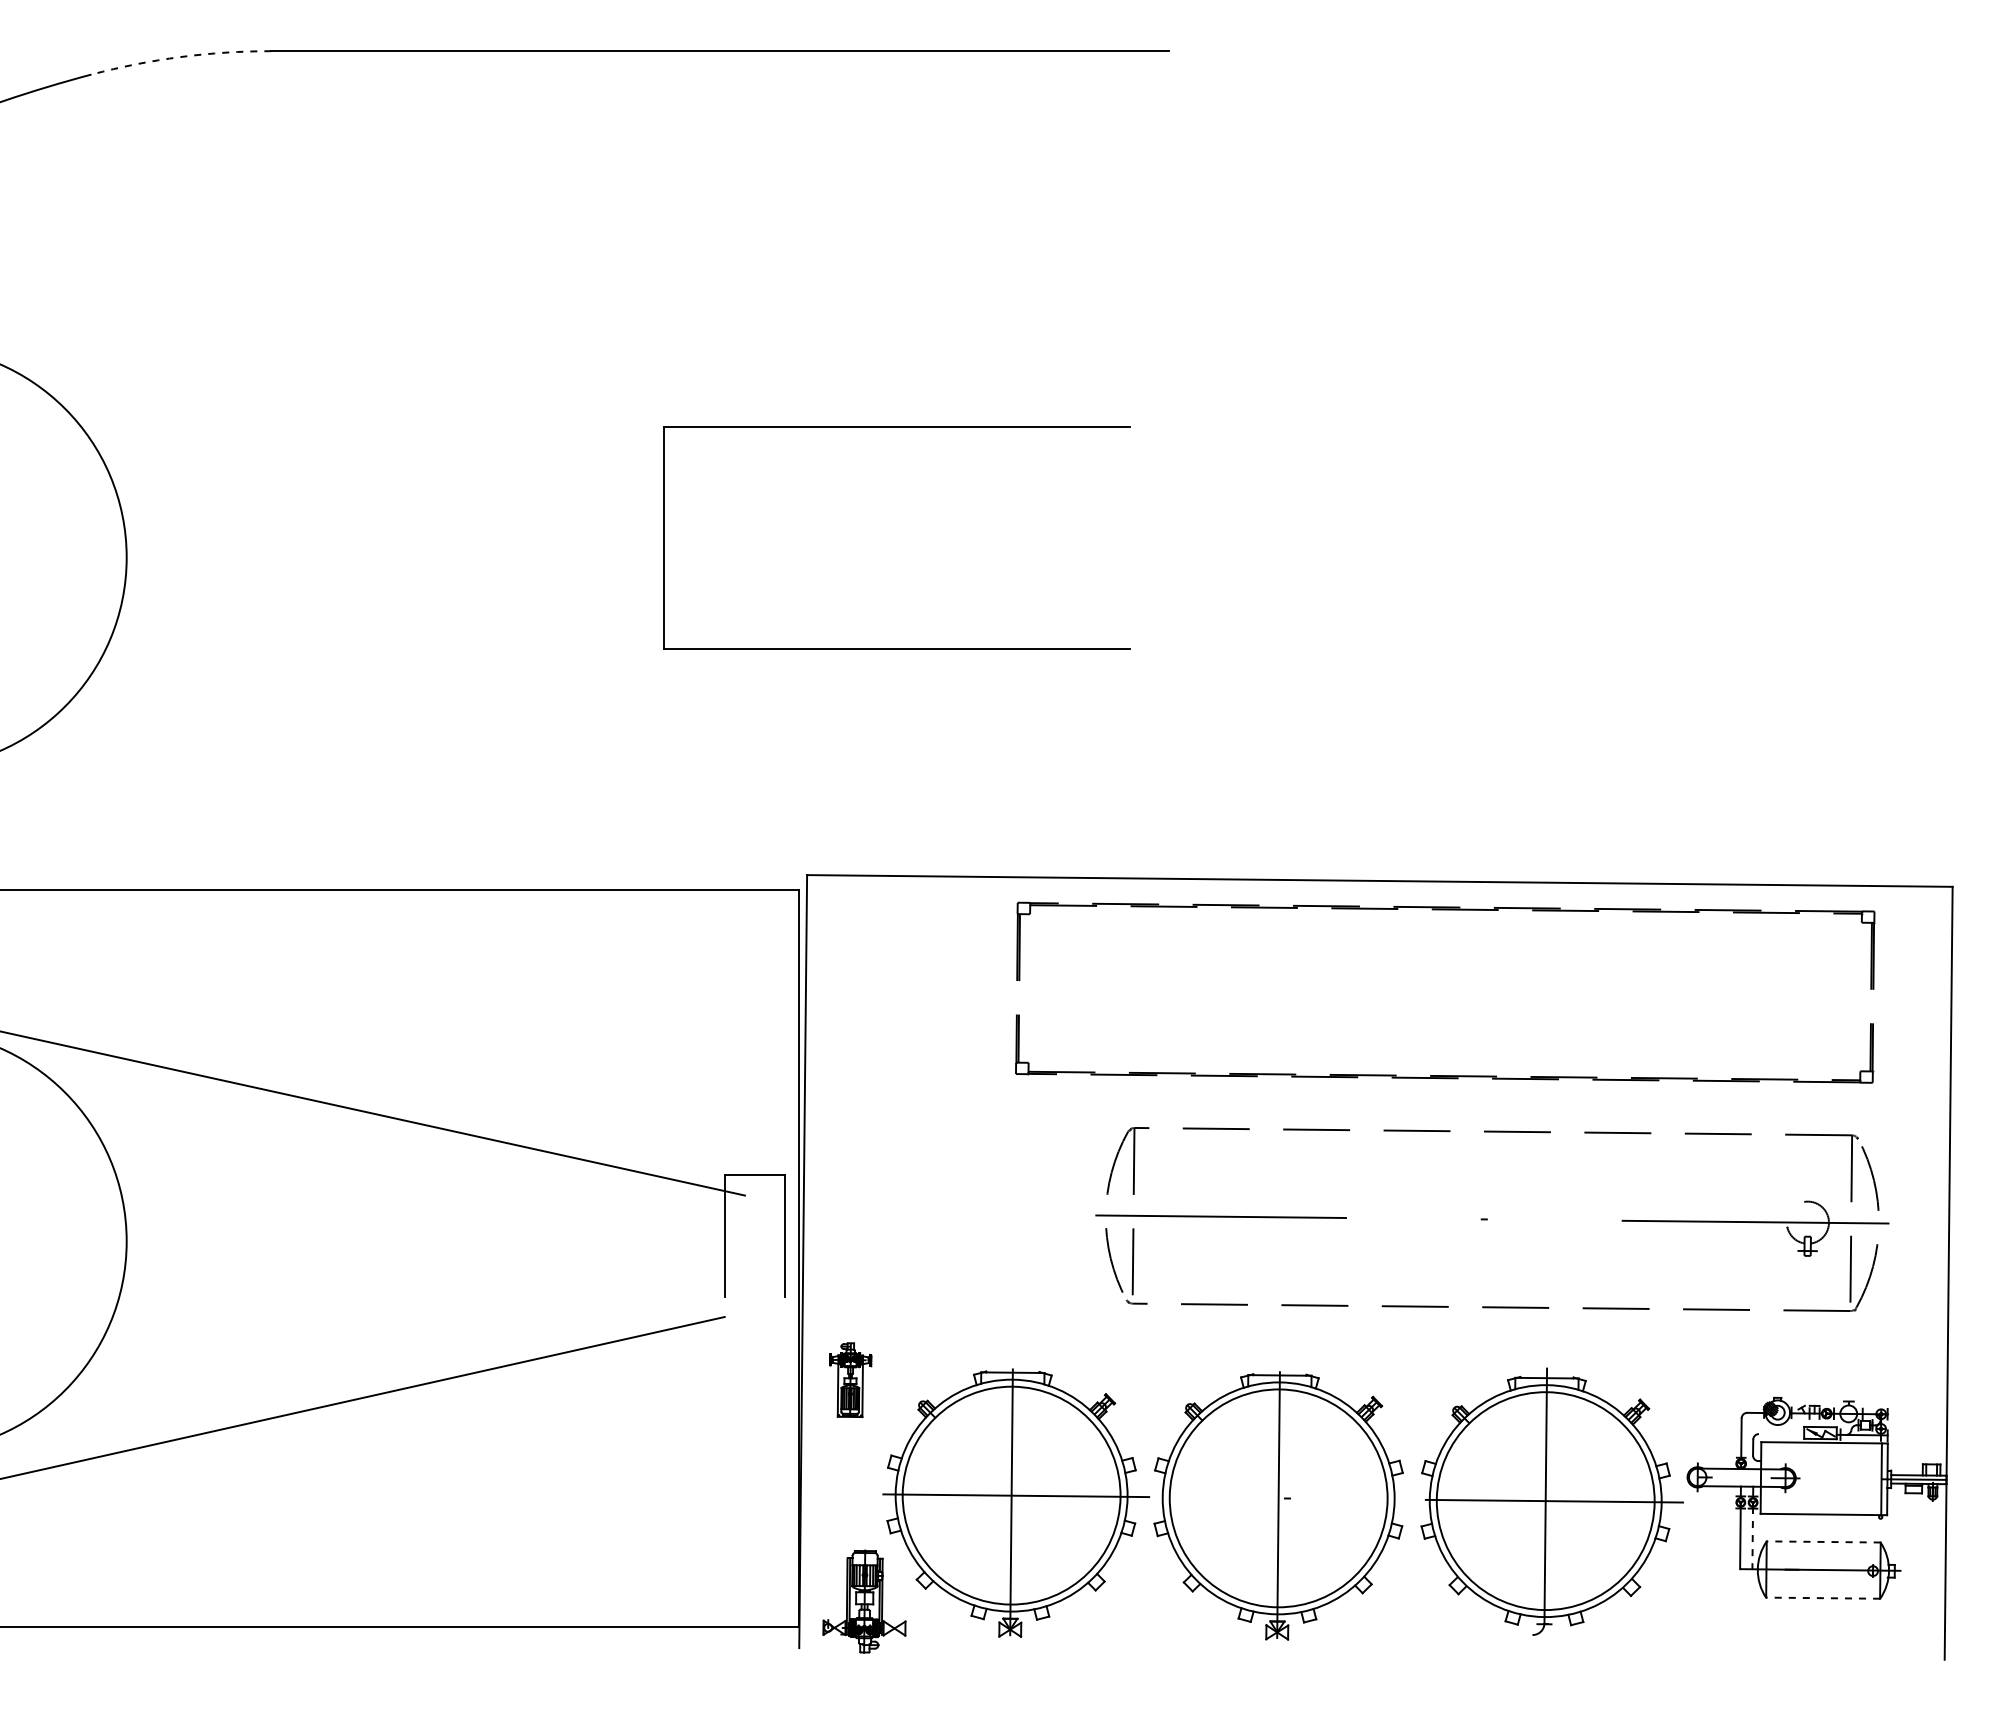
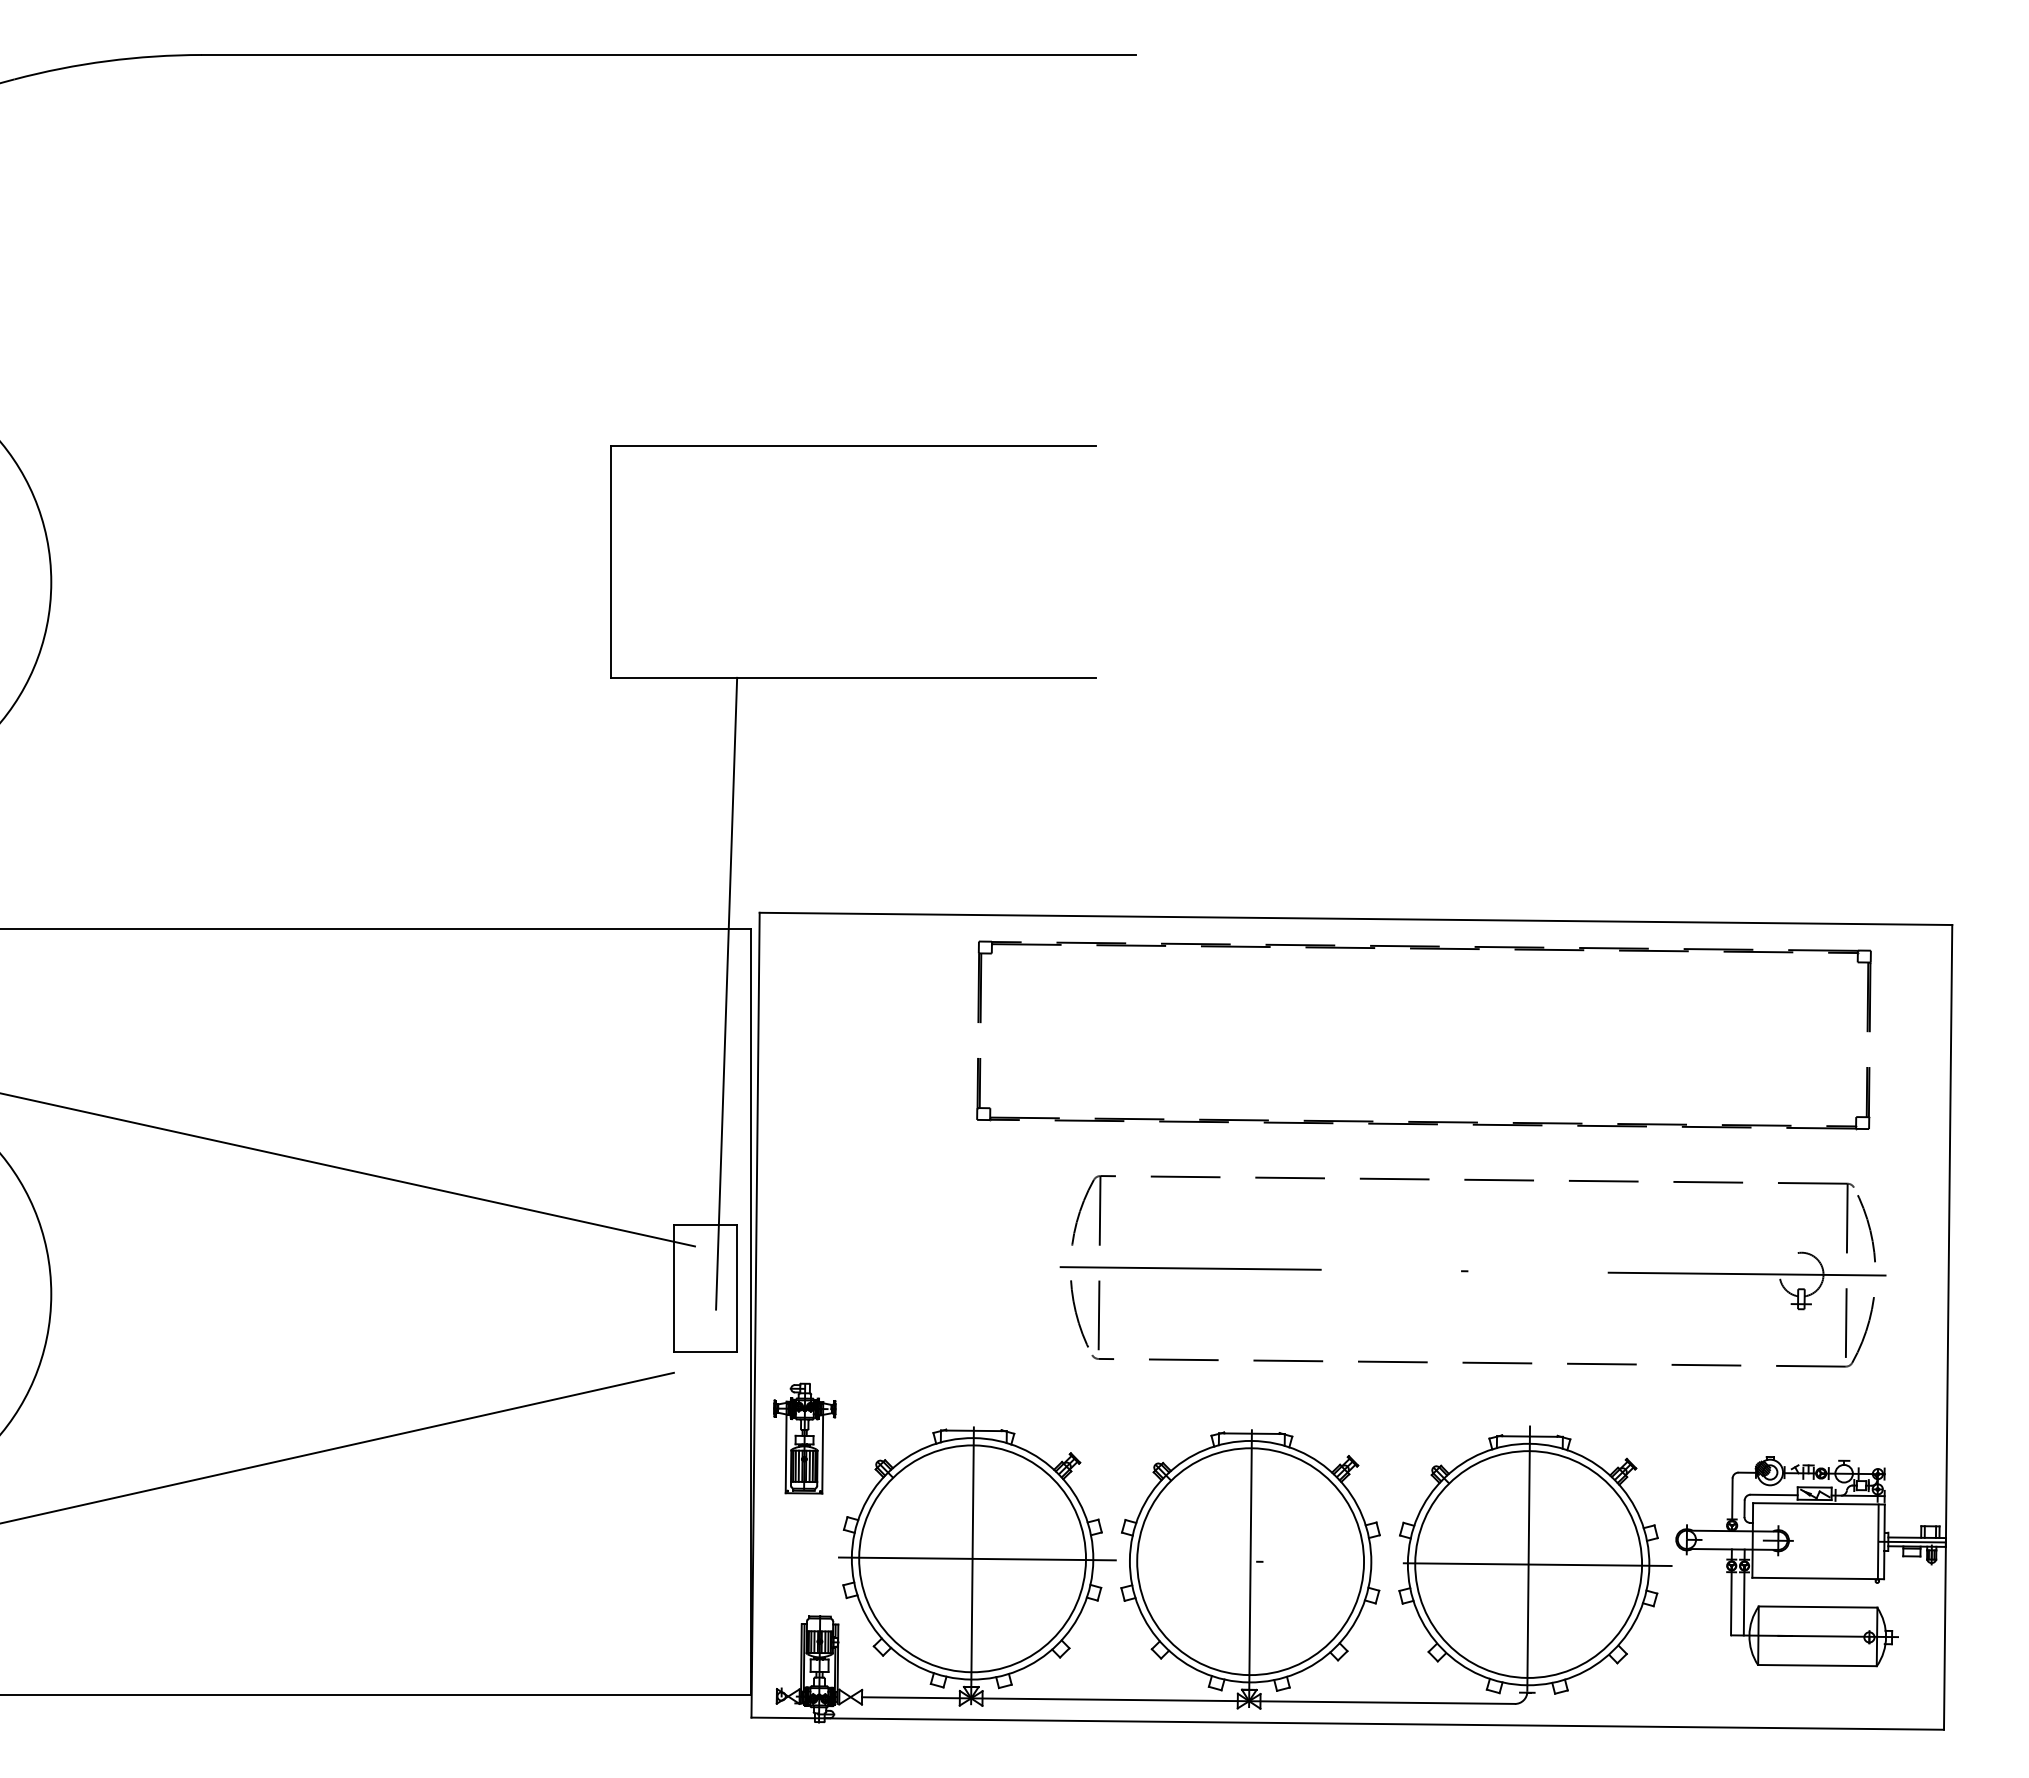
arc: (180, 57) -> (107, 61), dashed -> solid
line: (775, 952) -> (726, 993), added
line: (754, 1296) -> (704, 1351), added
part: (850, 1379) -> (804, 1437), size x1.43
line: (1781, 1434) -> (1774, 1495), added
line: (1752, 1538) -> (1743, 1603), dashed -> solid
line: (1823, 1541) -> (1817, 1606), dashed -> solid
line: (1823, 1598) -> (1817, 1665), dashed -> solid
line: (1218, 1631) -> (1187, 1700), added
line: (1371, 1653) -> (1347, 1723), added

